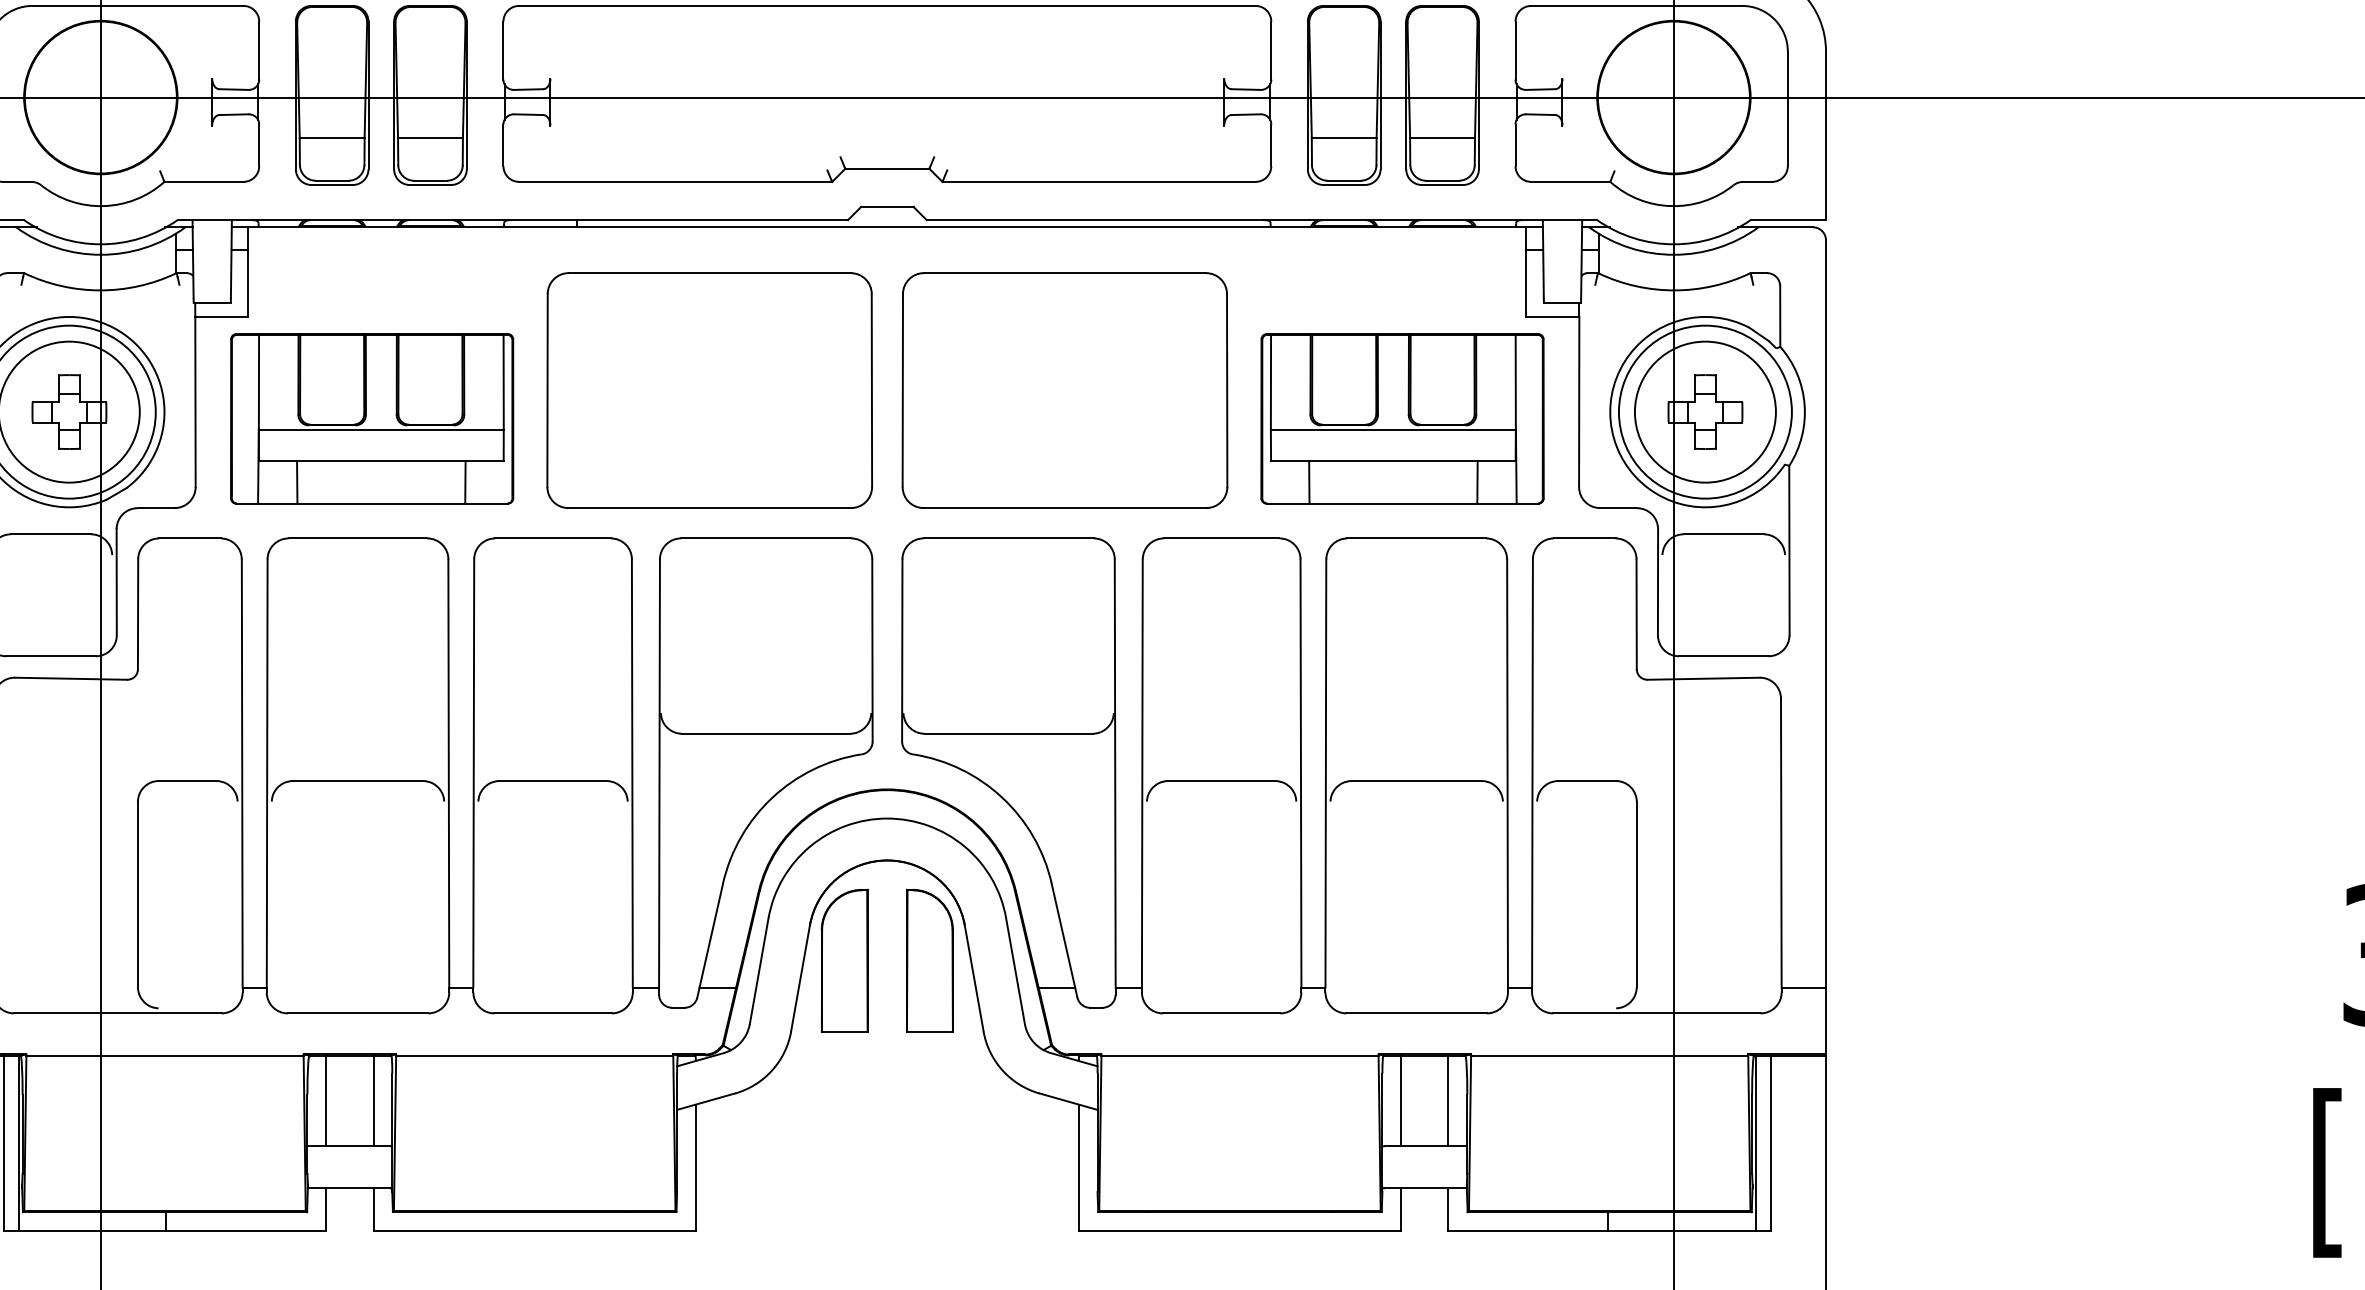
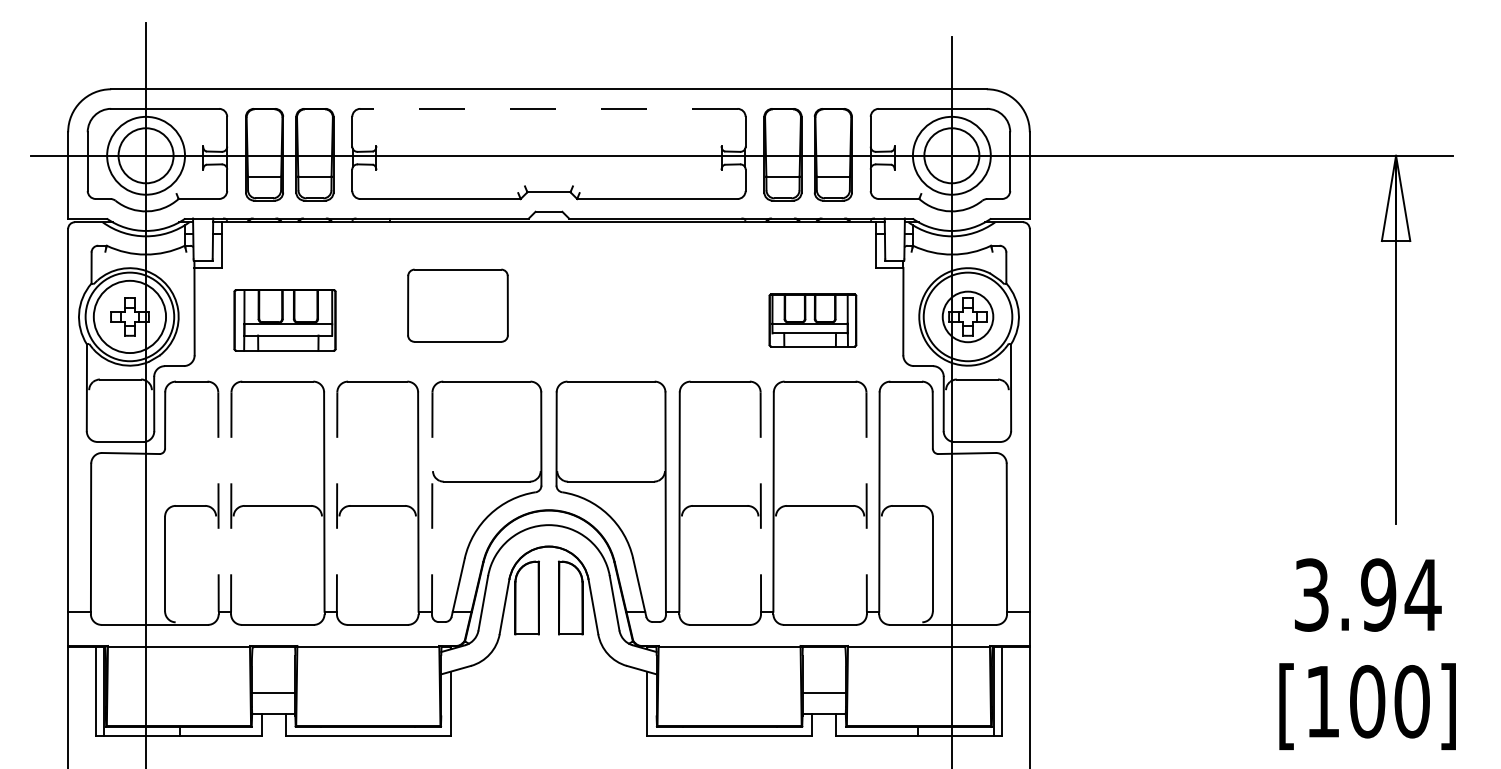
line: (886, 5) -> (548, 108), solid -> dashed
circle: (99, 96) -> (145, 155), size x0.7
circle: (1673, 96) -> (951, 155), size x0.7
part: (708, 389) -> (457, 305), size x0.6
part: (1064, 389) -> (639, 305), removed
circle: (1704, 411) -> (967, 316), size x0.7
part: (371, 419) -> (284, 320), size x0.7
part: (1401, 419) -> (812, 320), size x0.6
line: (242, 774) -> (218, 502), solid -> dashed
line: (267, 774) -> (231, 502), solid -> dashed
line: (474, 774) -> (337, 502), solid -> dashed
line: (659, 774) -> (432, 502), solid -> dashed
line: (1300, 774) -> (760, 502), solid -> dashed
line: (1507, 774) -> (866, 502), solid -> dashed
line: (326, 1100) -> (261, 669), removed
line: (373, 1100) -> (285, 669), removed
line: (1401, 1100) -> (812, 669), removed
line: (1448, 1100) -> (836, 669), removed

